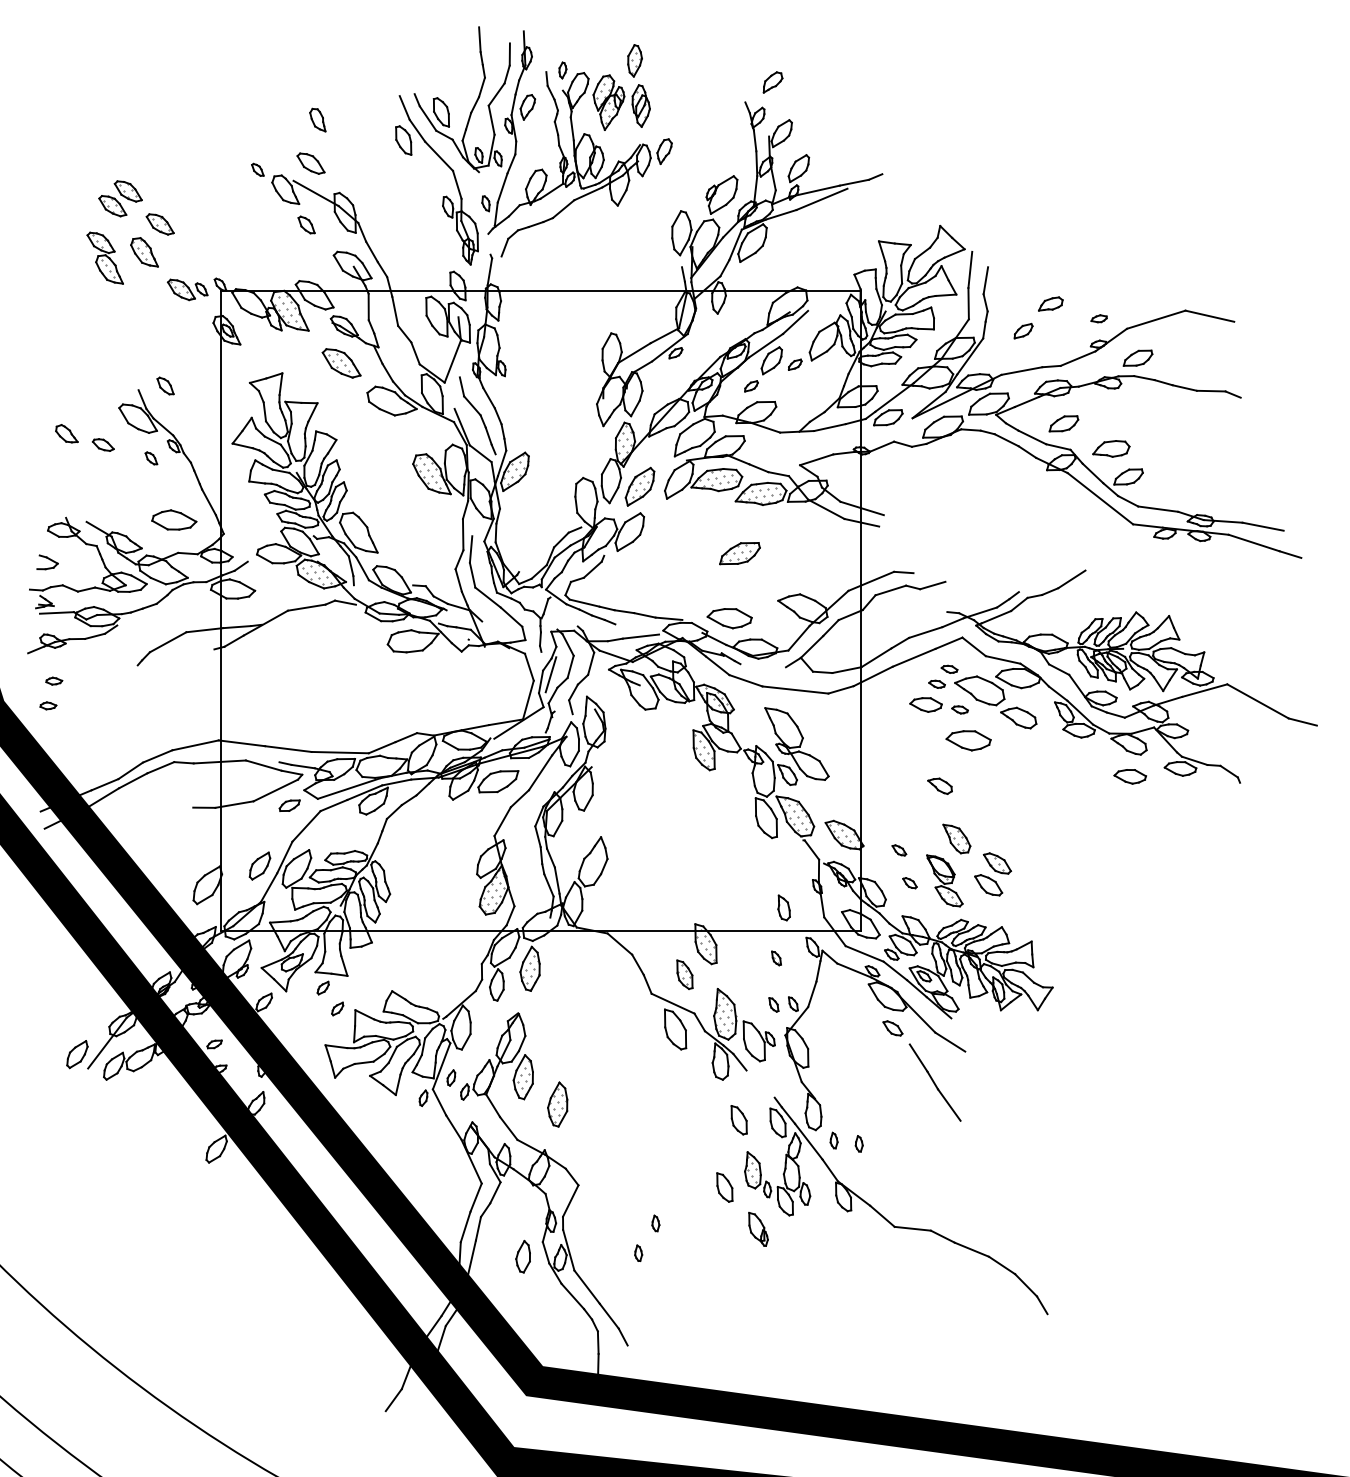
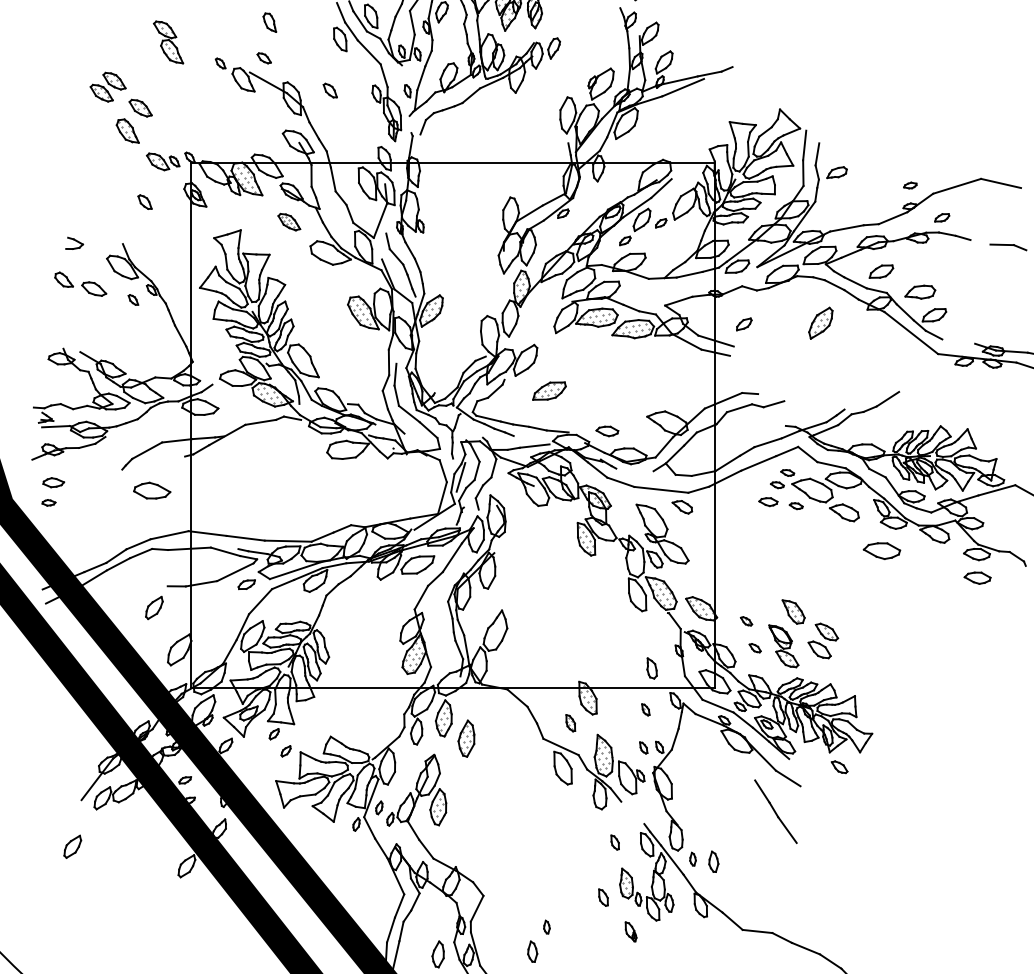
part: (310, 163) -> (263, 58), size x0.6
part: (306, 224) -> (330, 90), moved
part: (104, 257) -> (167, 41), moved
part: (1050, 303) -> (836, 172), moved
part: (1023, 330) -> (744, 323), moved
part: (1137, 357) -> (941, 217), size x0.6
part: (341, 363) -> (289, 222), size x0.7
part: (165, 385) -> (144, 201), moved
line: (1184, 387) -> (980, 241), removed
part: (102, 444) -> (93, 288), size x1.4
part: (639, 486) -> (820, 323), moved
line: (1158, 508) -> (958, 341), removed
part: (174, 519) -> (152, 490), moved
part: (739, 553) -> (549, 391), moved
part: (47, 562) -> (74, 243), moved
part: (729, 618) -> (607, 431), size x0.6
part: (54, 680) -> (54, 482), size x1.6
part: (925, 704) -> (767, 501), size x0.7
part: (968, 740) -> (881, 550), moved
part: (1130, 776) -> (977, 577), moved
part: (939, 785) -> (681, 506), moved
part: (259, 865) -> (154, 607), moved
part: (684, 974) -> (570, 723), size x0.7
part: (892, 1028) -> (839, 767), moved
part: (77, 1054) -> (72, 846), moved
part: (557, 1104) -> (466, 738), moved
part: (738, 1120) -> (614, 842), size x0.6
part: (858, 1143) -> (713, 861), size x1.6
part: (724, 1187) -> (603, 897), size x0.7
part: (758, 1228) -> (631, 931), size x0.7
part: (638, 1252) -> (532, 950), size x1.6

